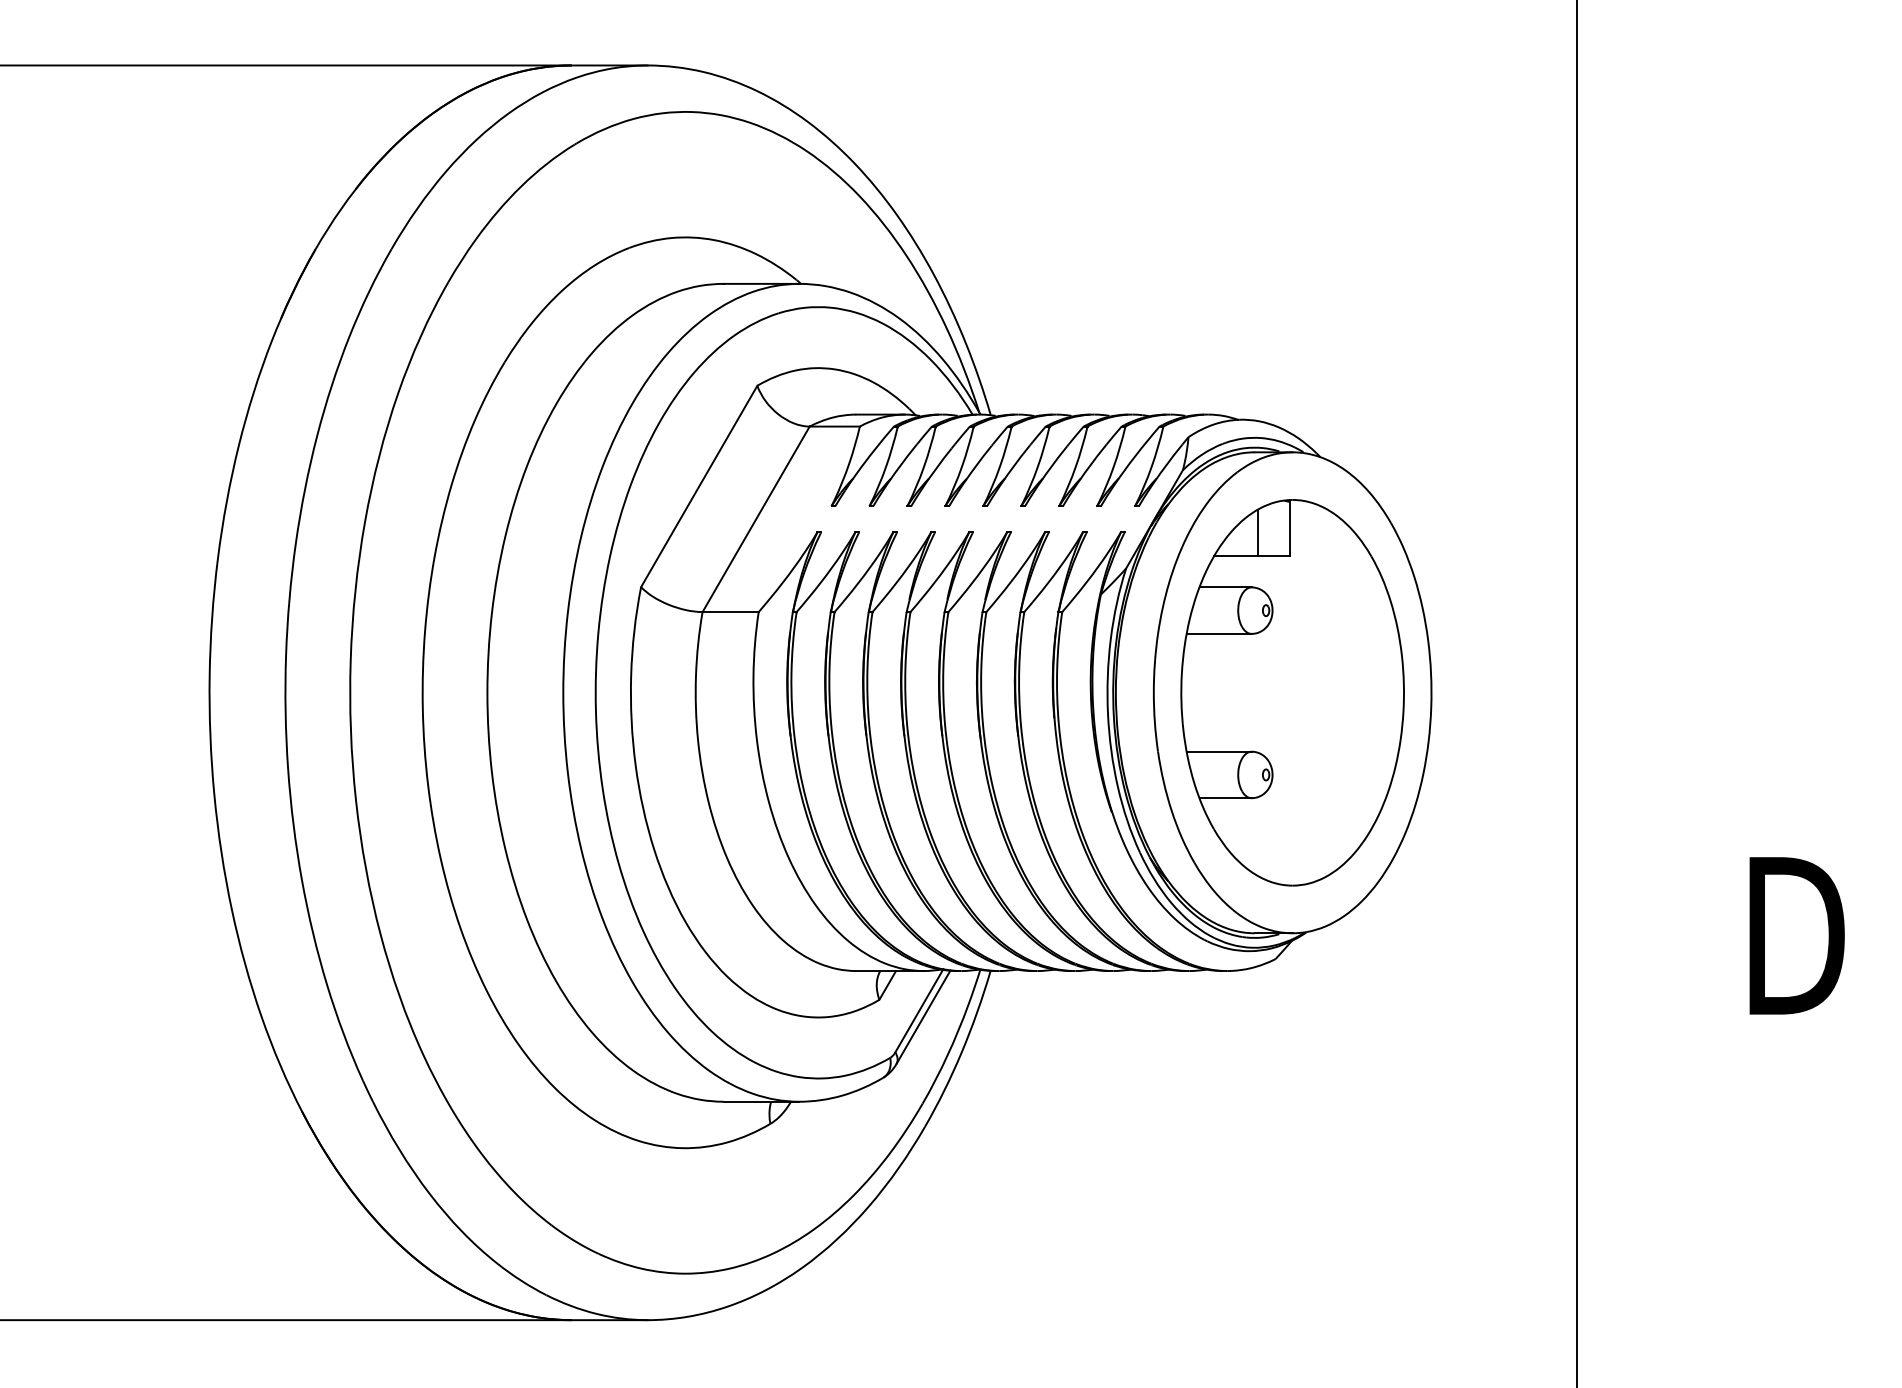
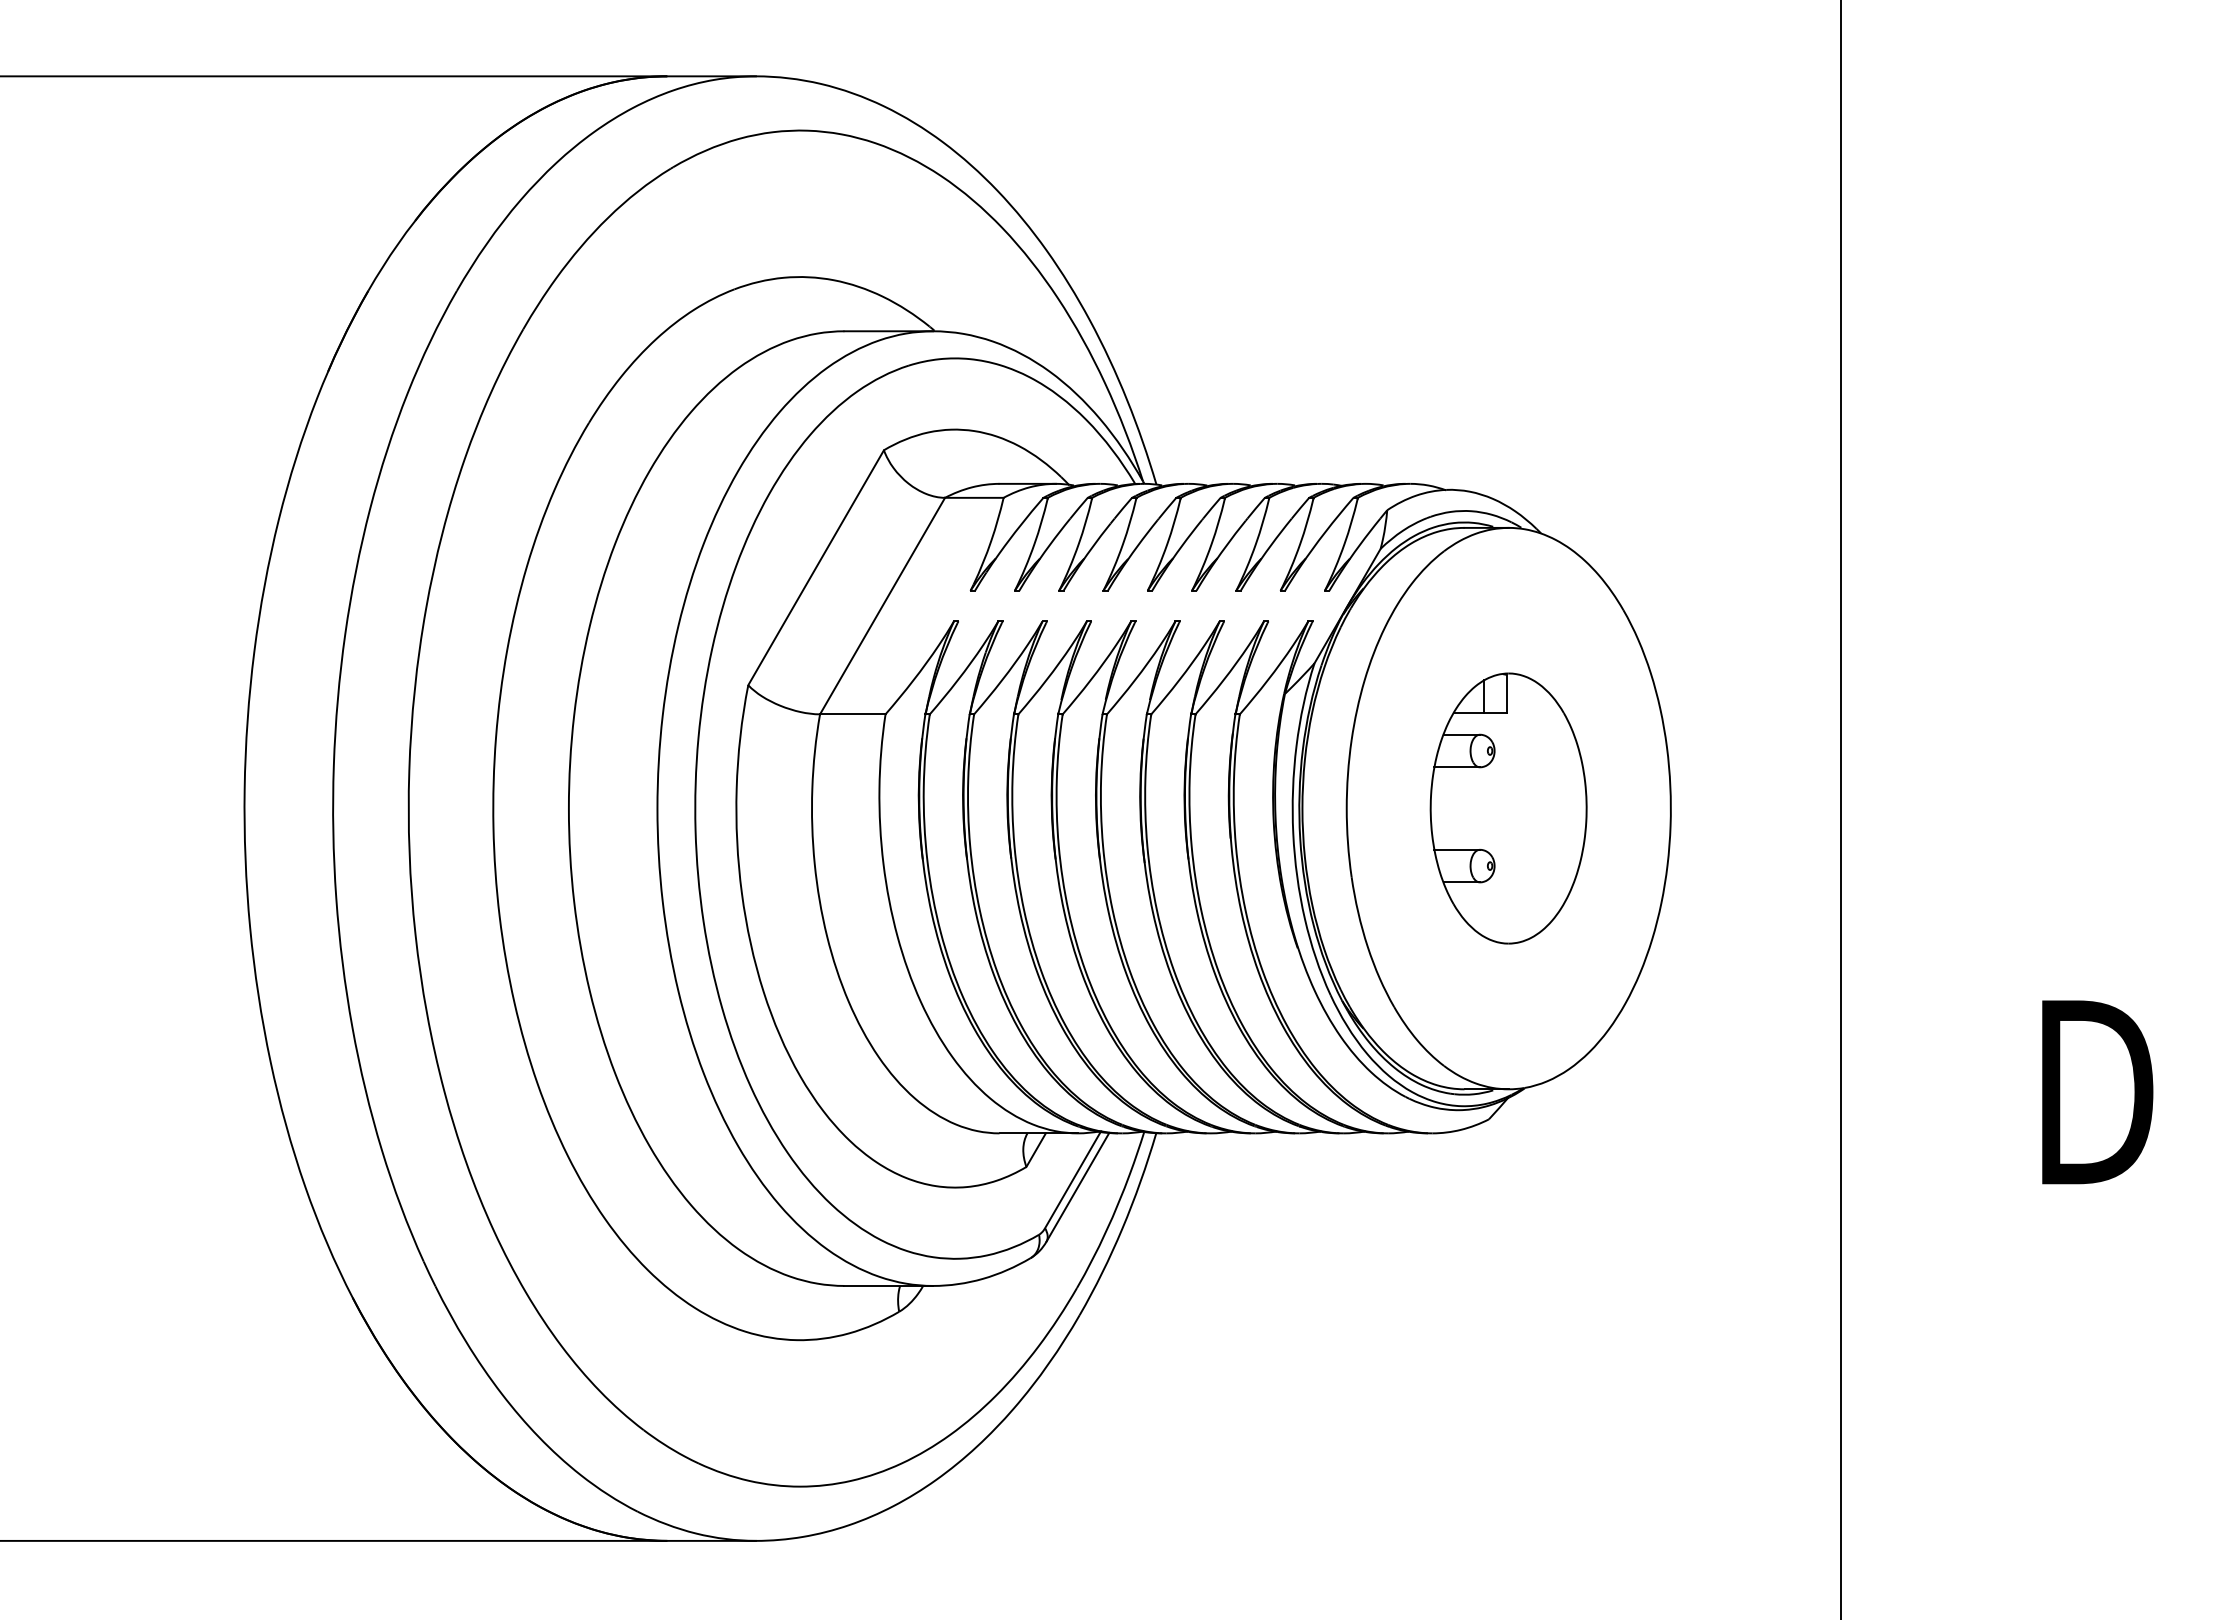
part: (1292, 692) -> (1508, 808), size x0.6

